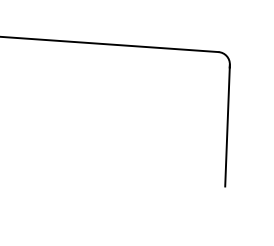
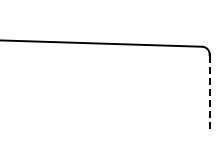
line: (227, 126) -> (209, 92), solid -> dashed

